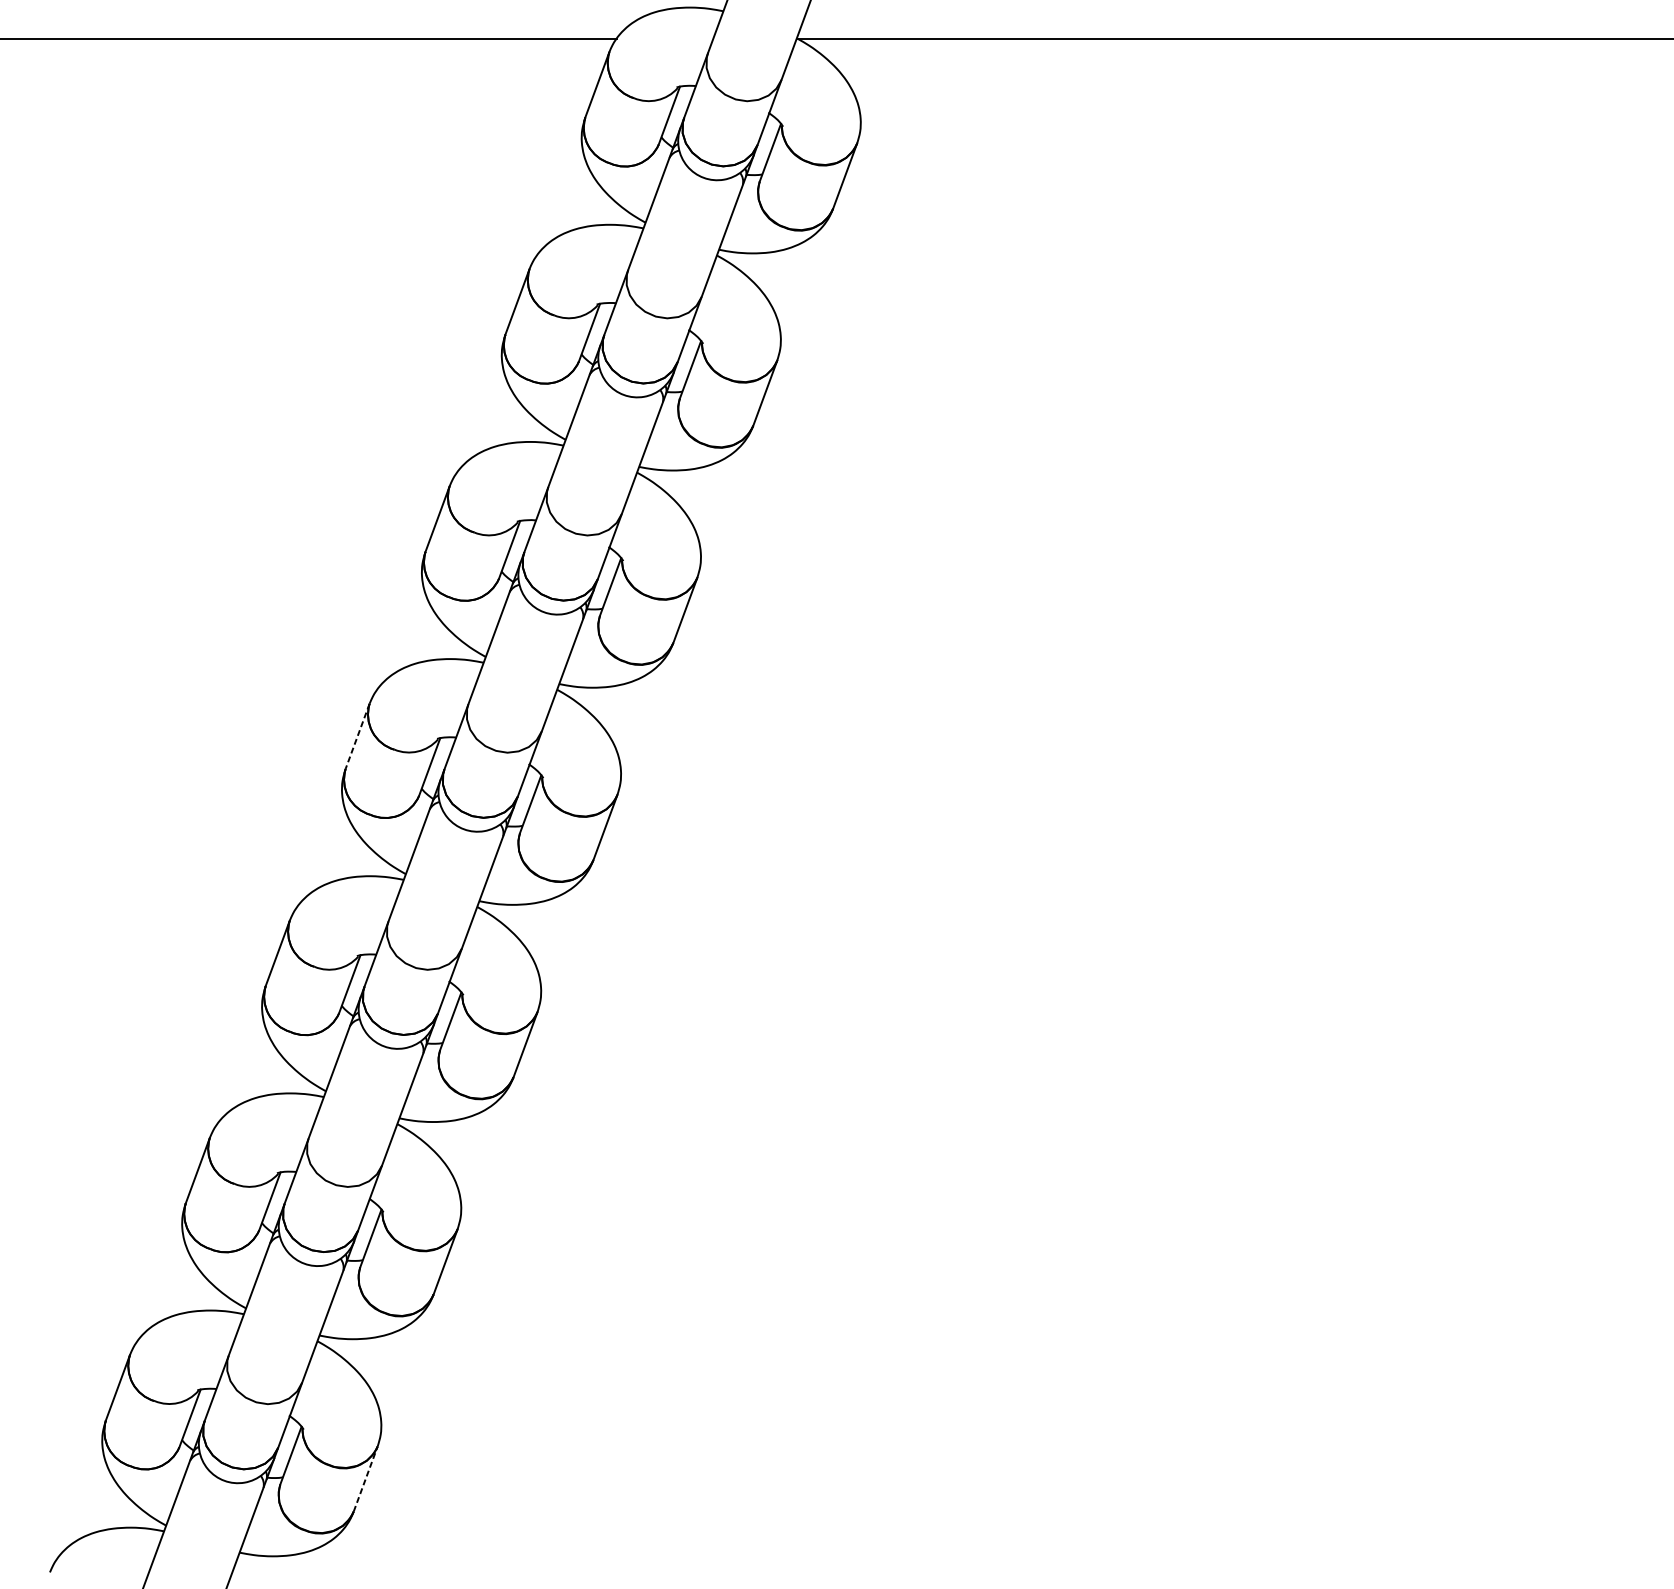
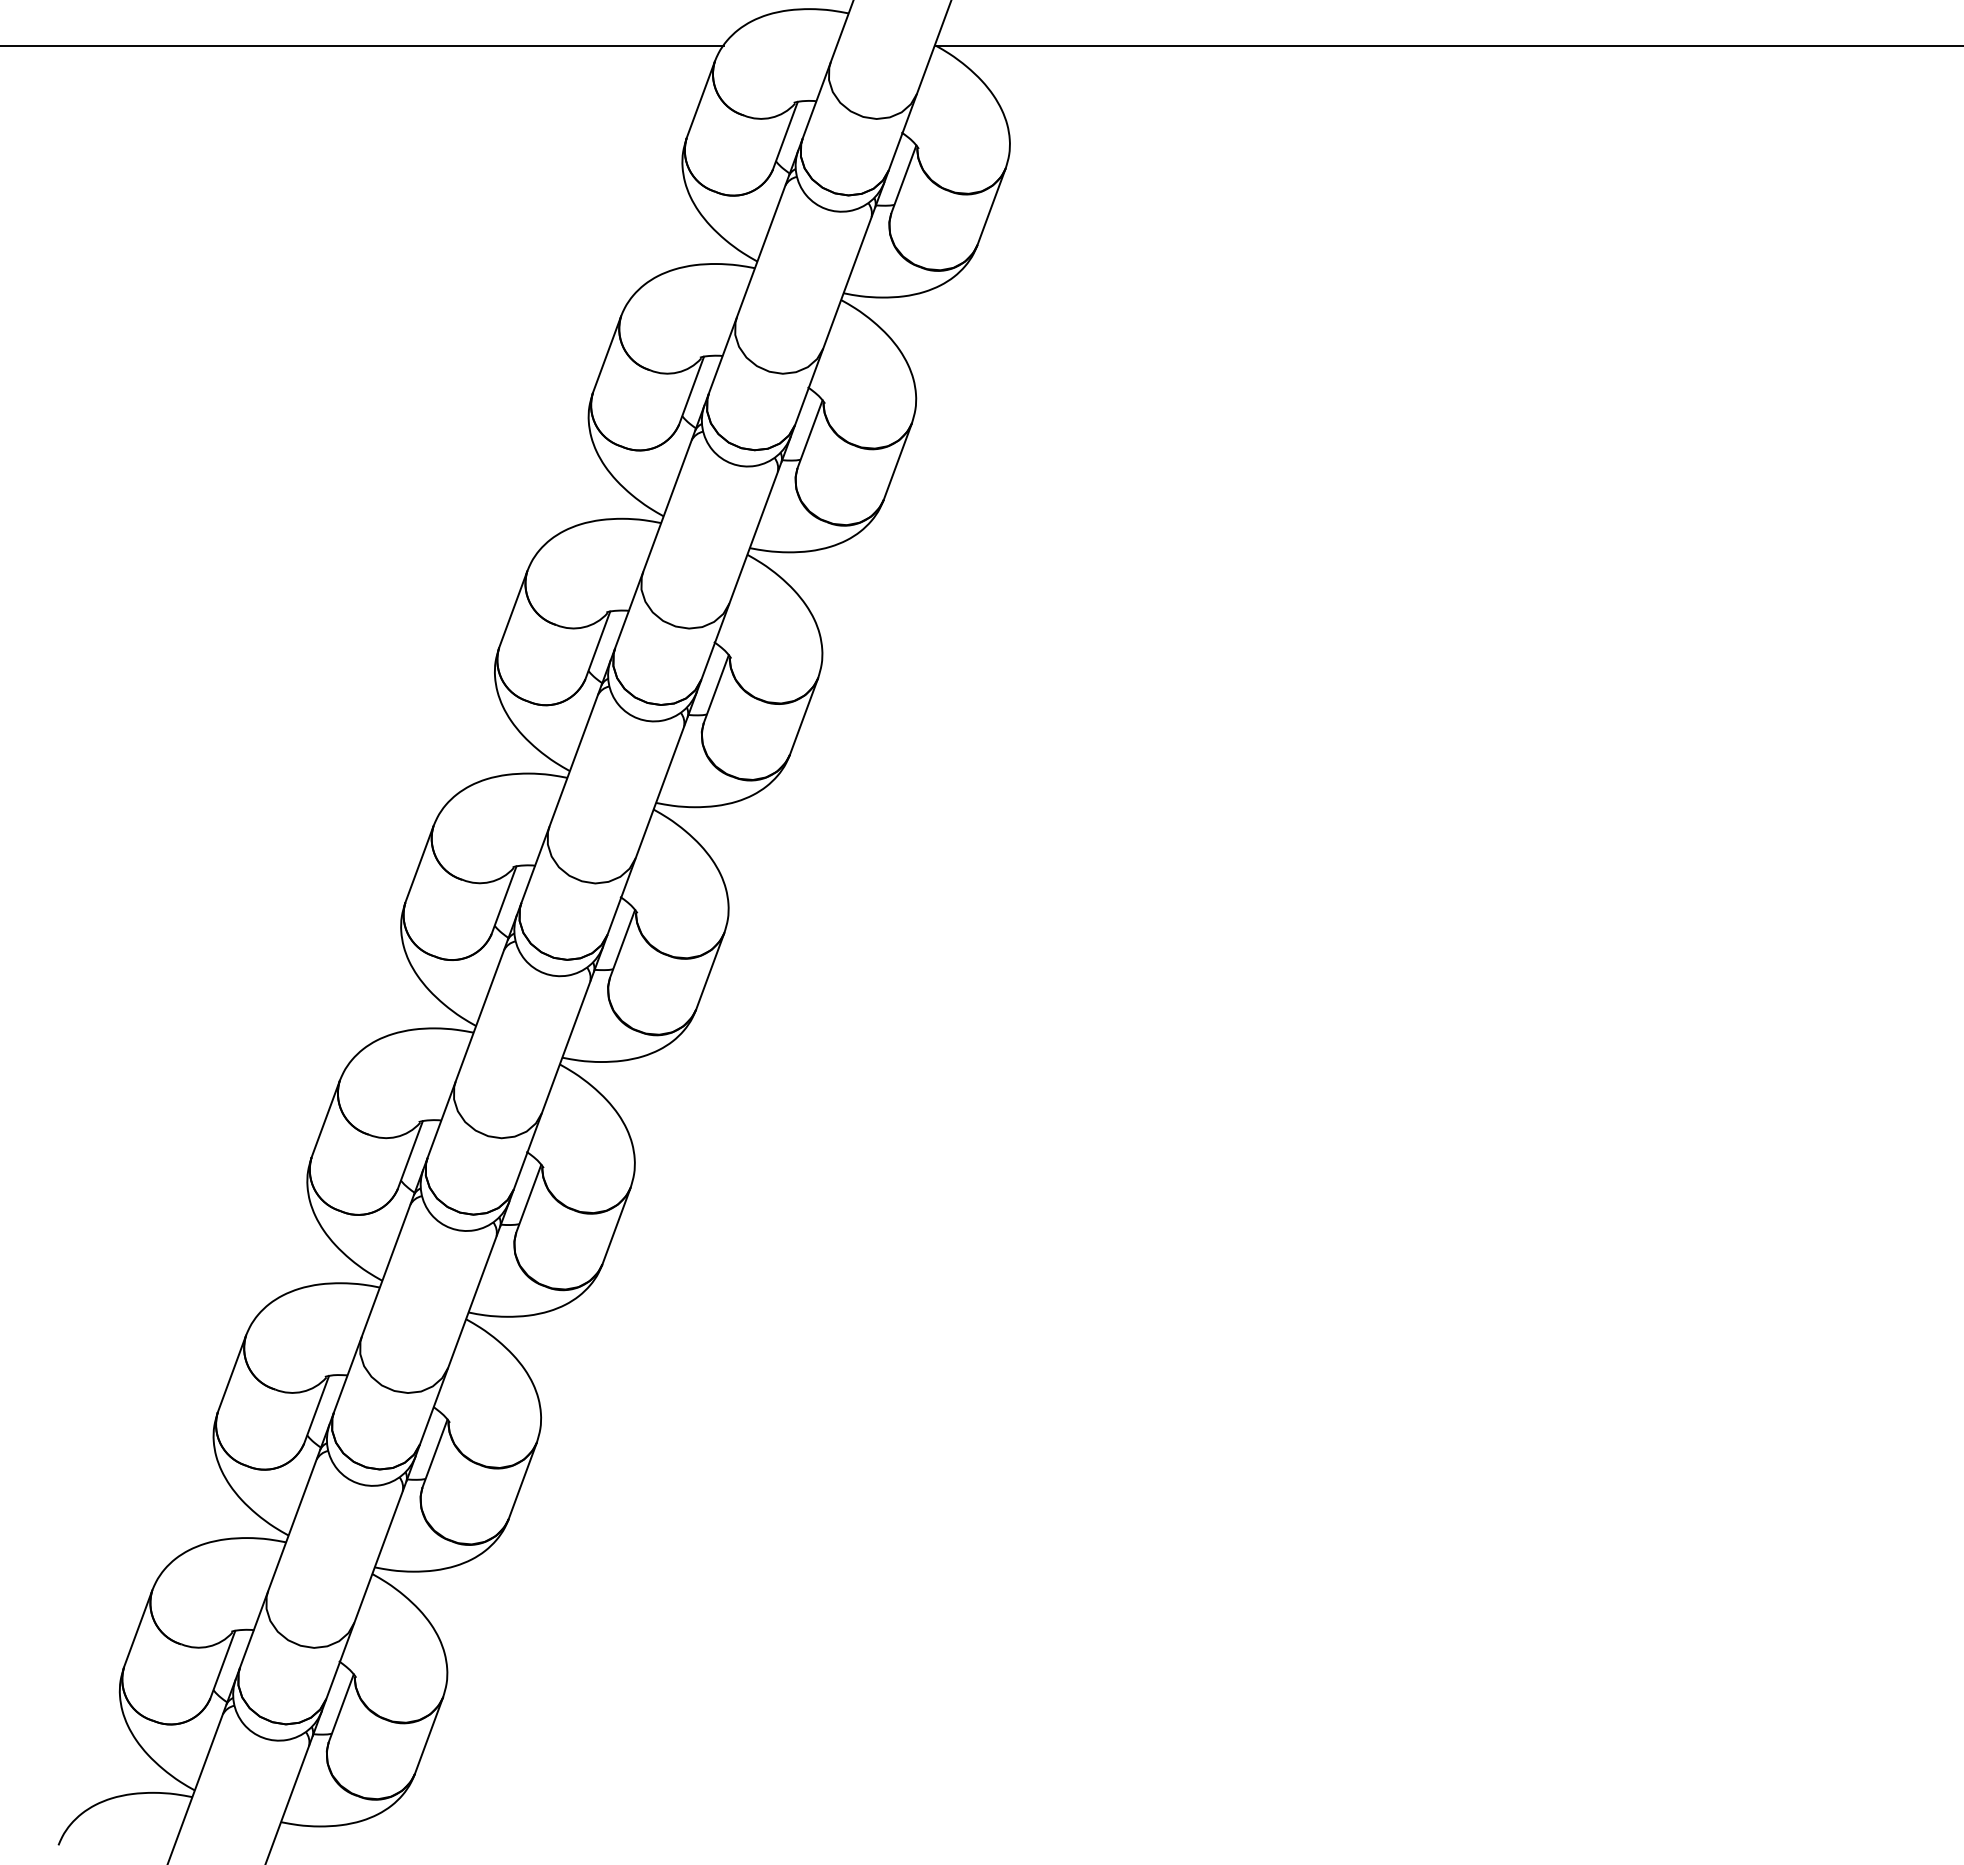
line: (357, 736) -> (419, 864), dashed -> solid
line: (366, 1478) -> (429, 1735), dashed -> solid

